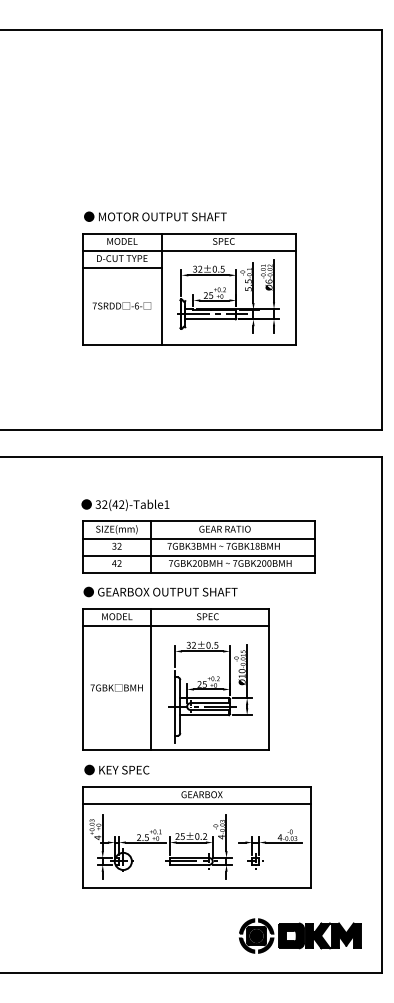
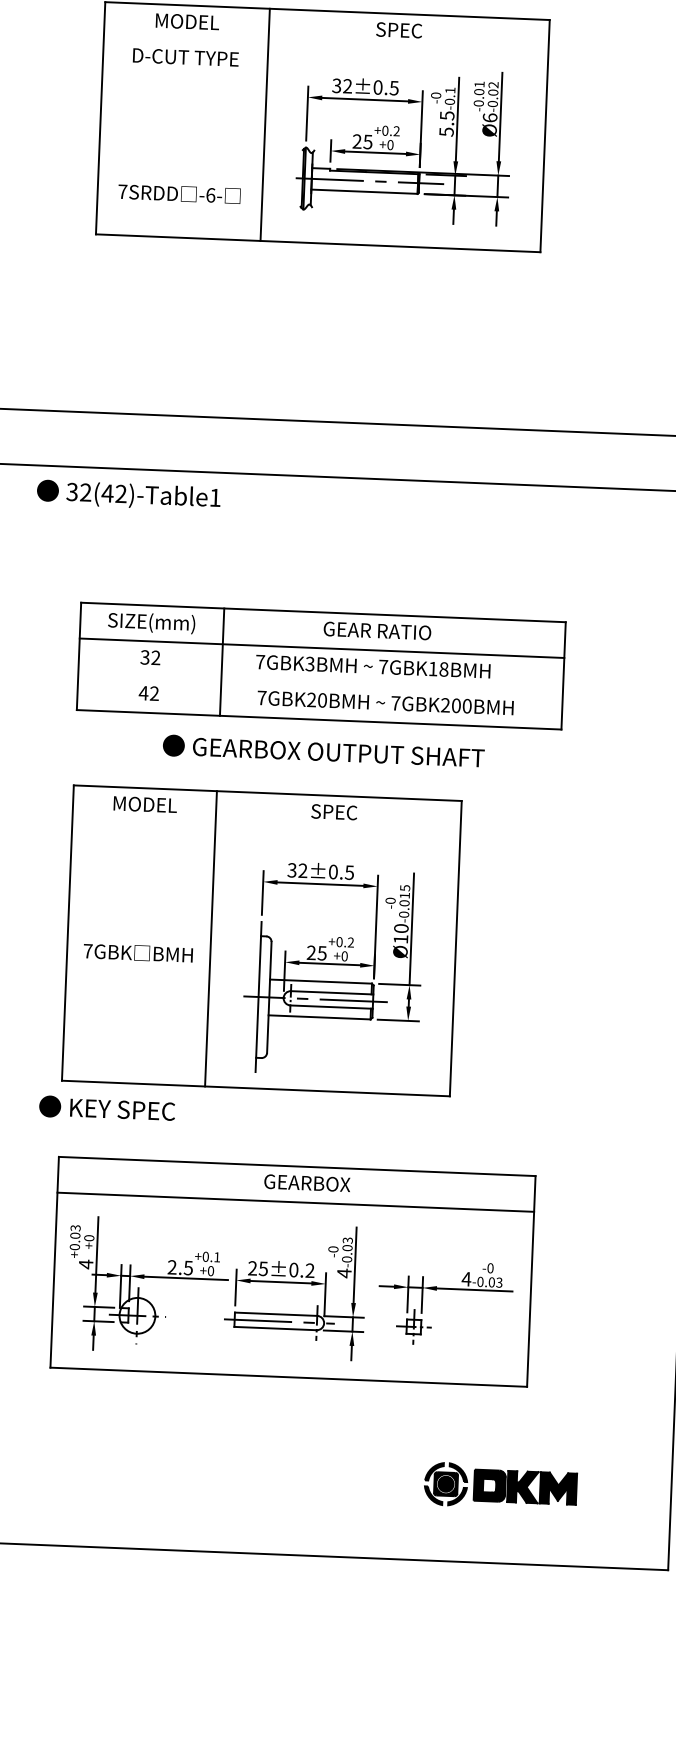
line: (188, 250) -> (324, 46), removed
line: (121, 267) -> (183, 76), removed
text: (121, 305) -> (178, 192), moved
text: (125, 504) -> (128, 494), moved
line: (198, 555) -> (319, 683), removed
text: (160, 591) -> (323, 750), moved
line: (175, 626) -> (266, 829), removed
text: (116, 769) -> (106, 1107), moved
part: (300, 935) -> (501, 1485), size x0.6

